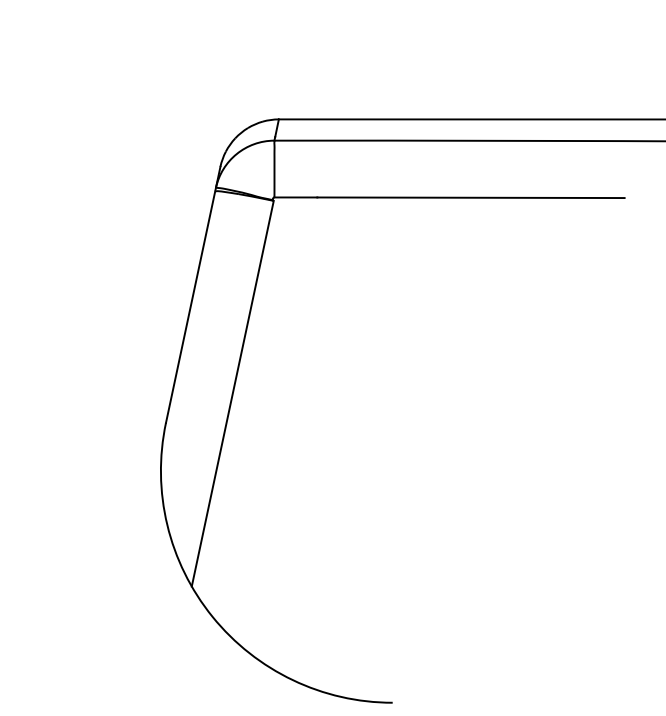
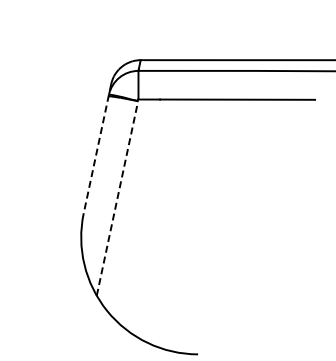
line: (193, 294) -> (97, 148), solid -> dashed
line: (232, 393) -> (117, 198), solid -> dashed

